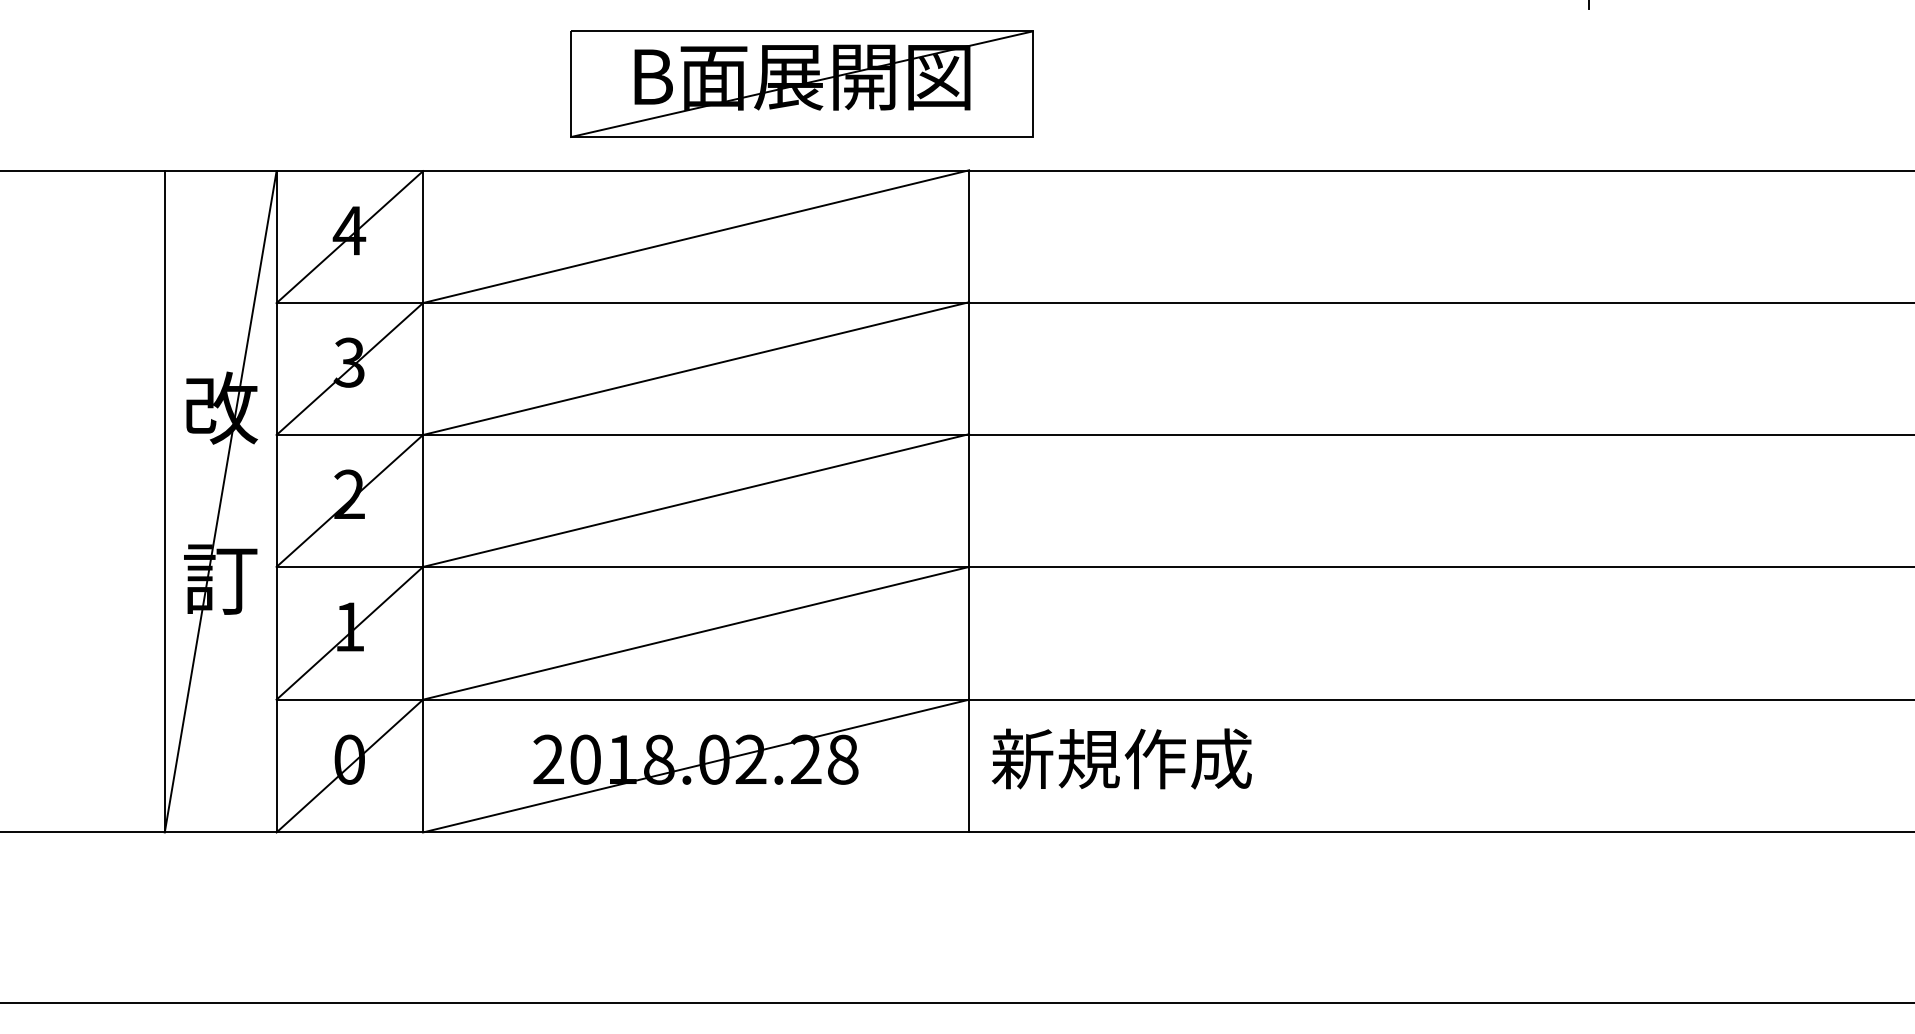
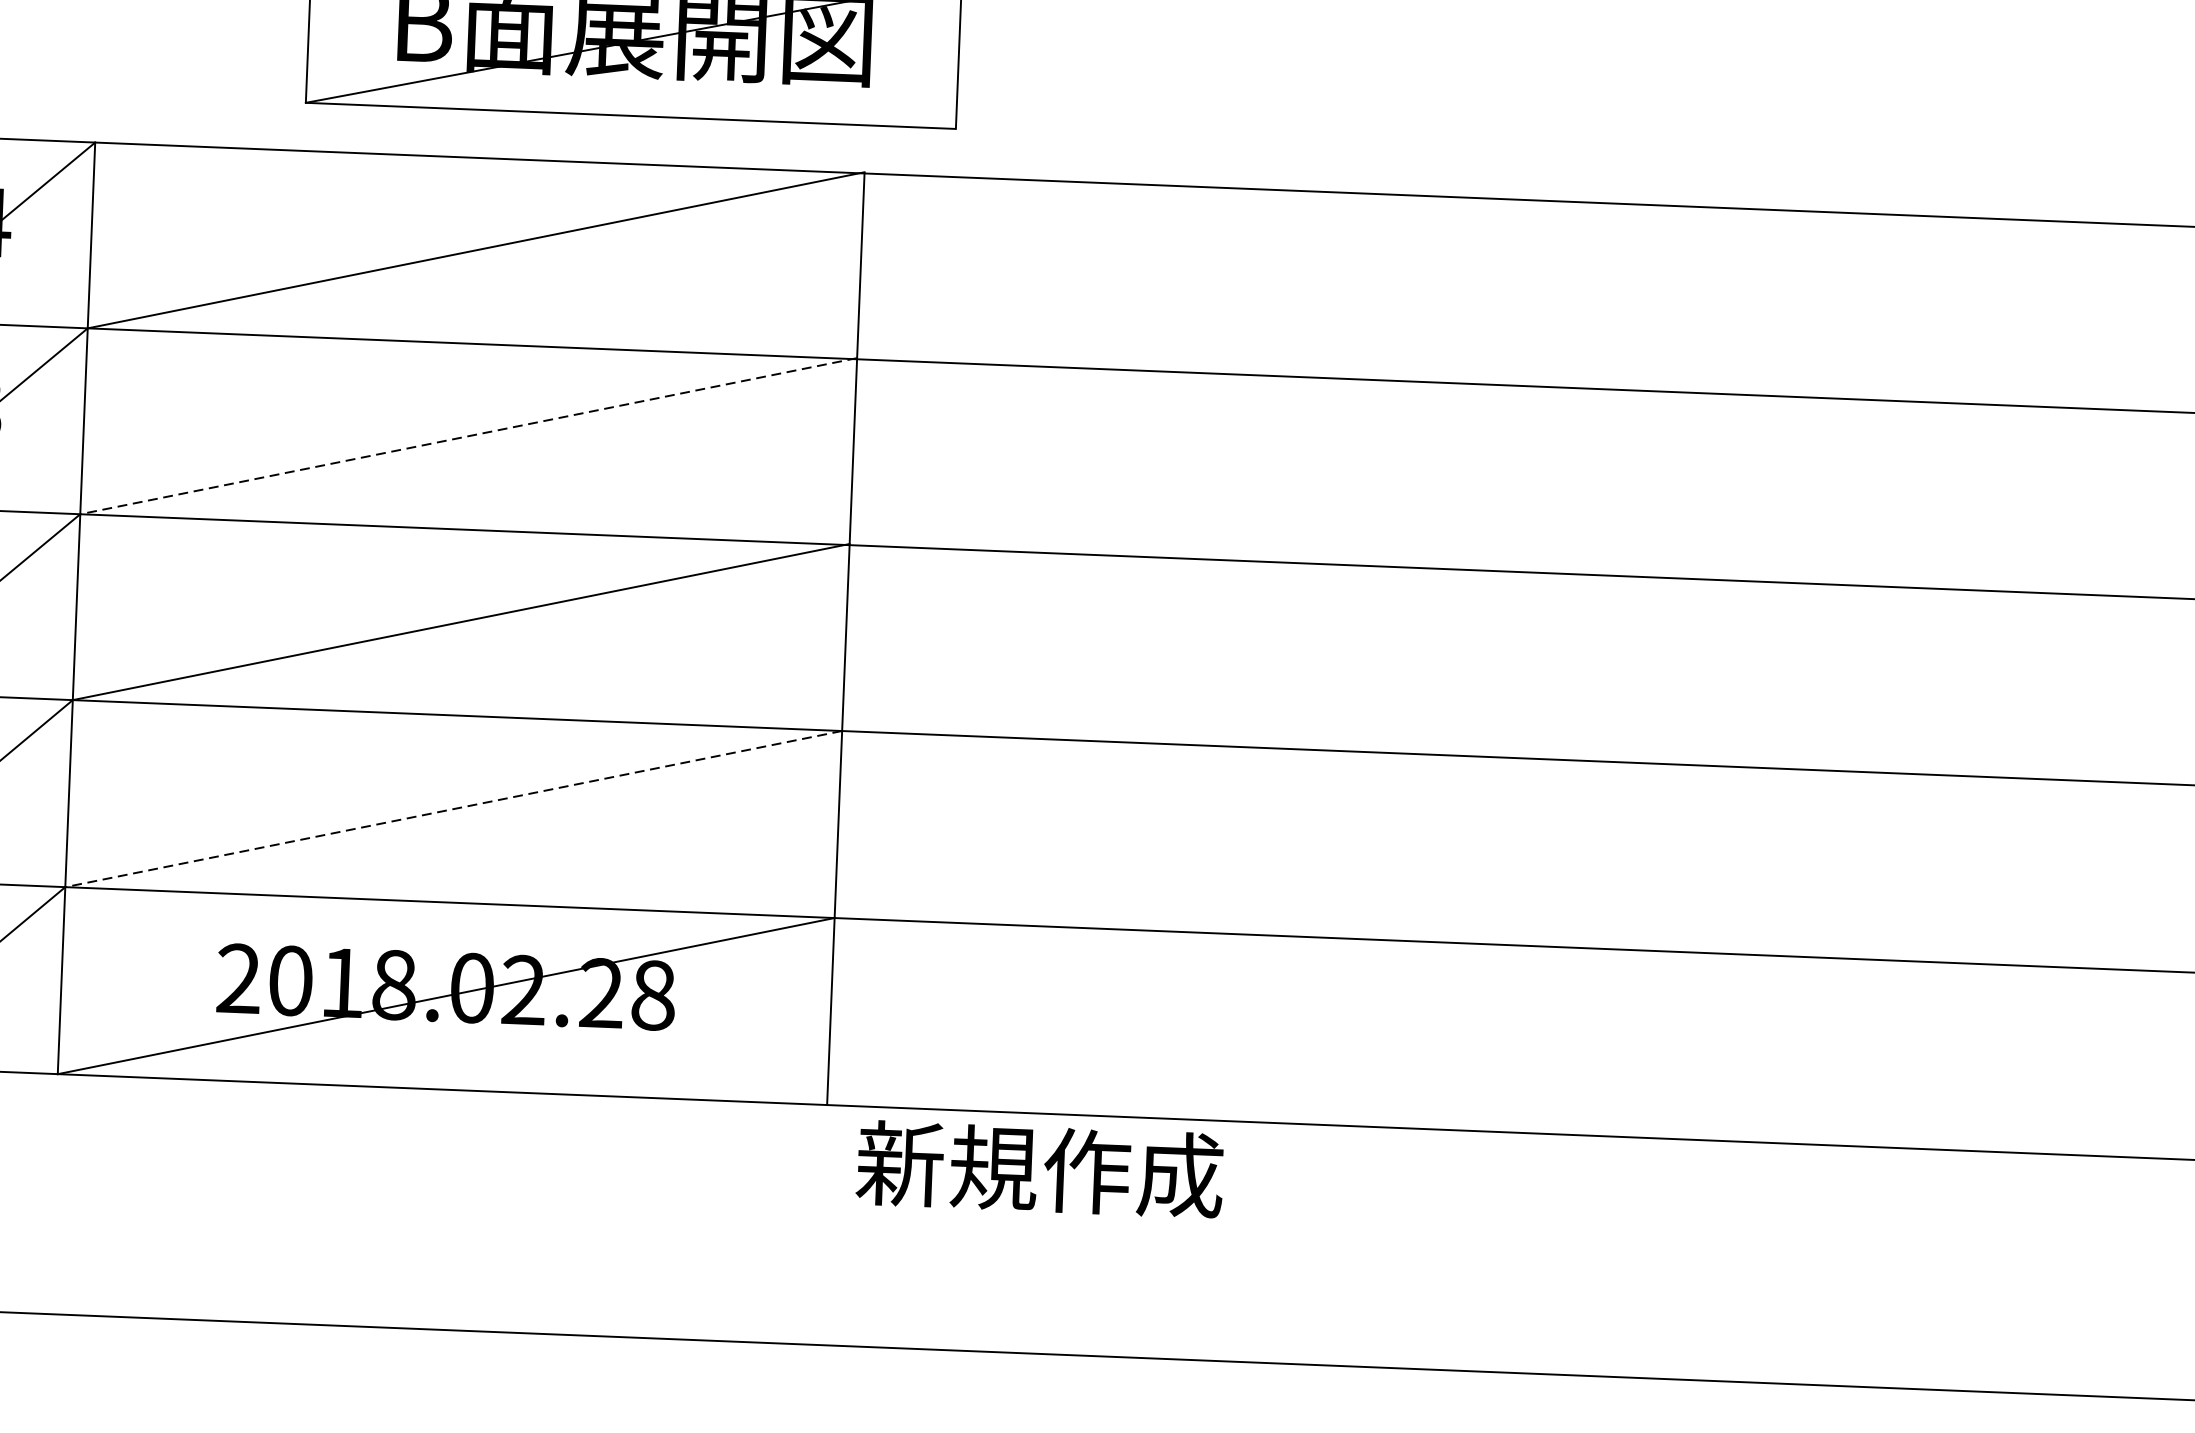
line: (695, 368) -> (467, 435), solid -> dashed
line: (695, 633) -> (452, 809), solid -> dashed
text: (1121, 758) -> (1039, 1168), moved

